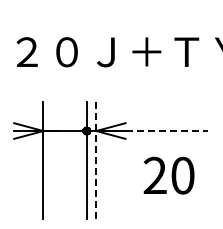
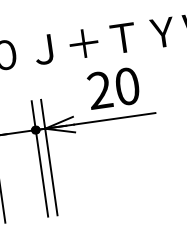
line: (167, 131) -> (115, 119), dashed -> solid
line: (96, 159) -> (49, 156), dashed -> solid
text: (168, 175) -> (113, 88), moved

